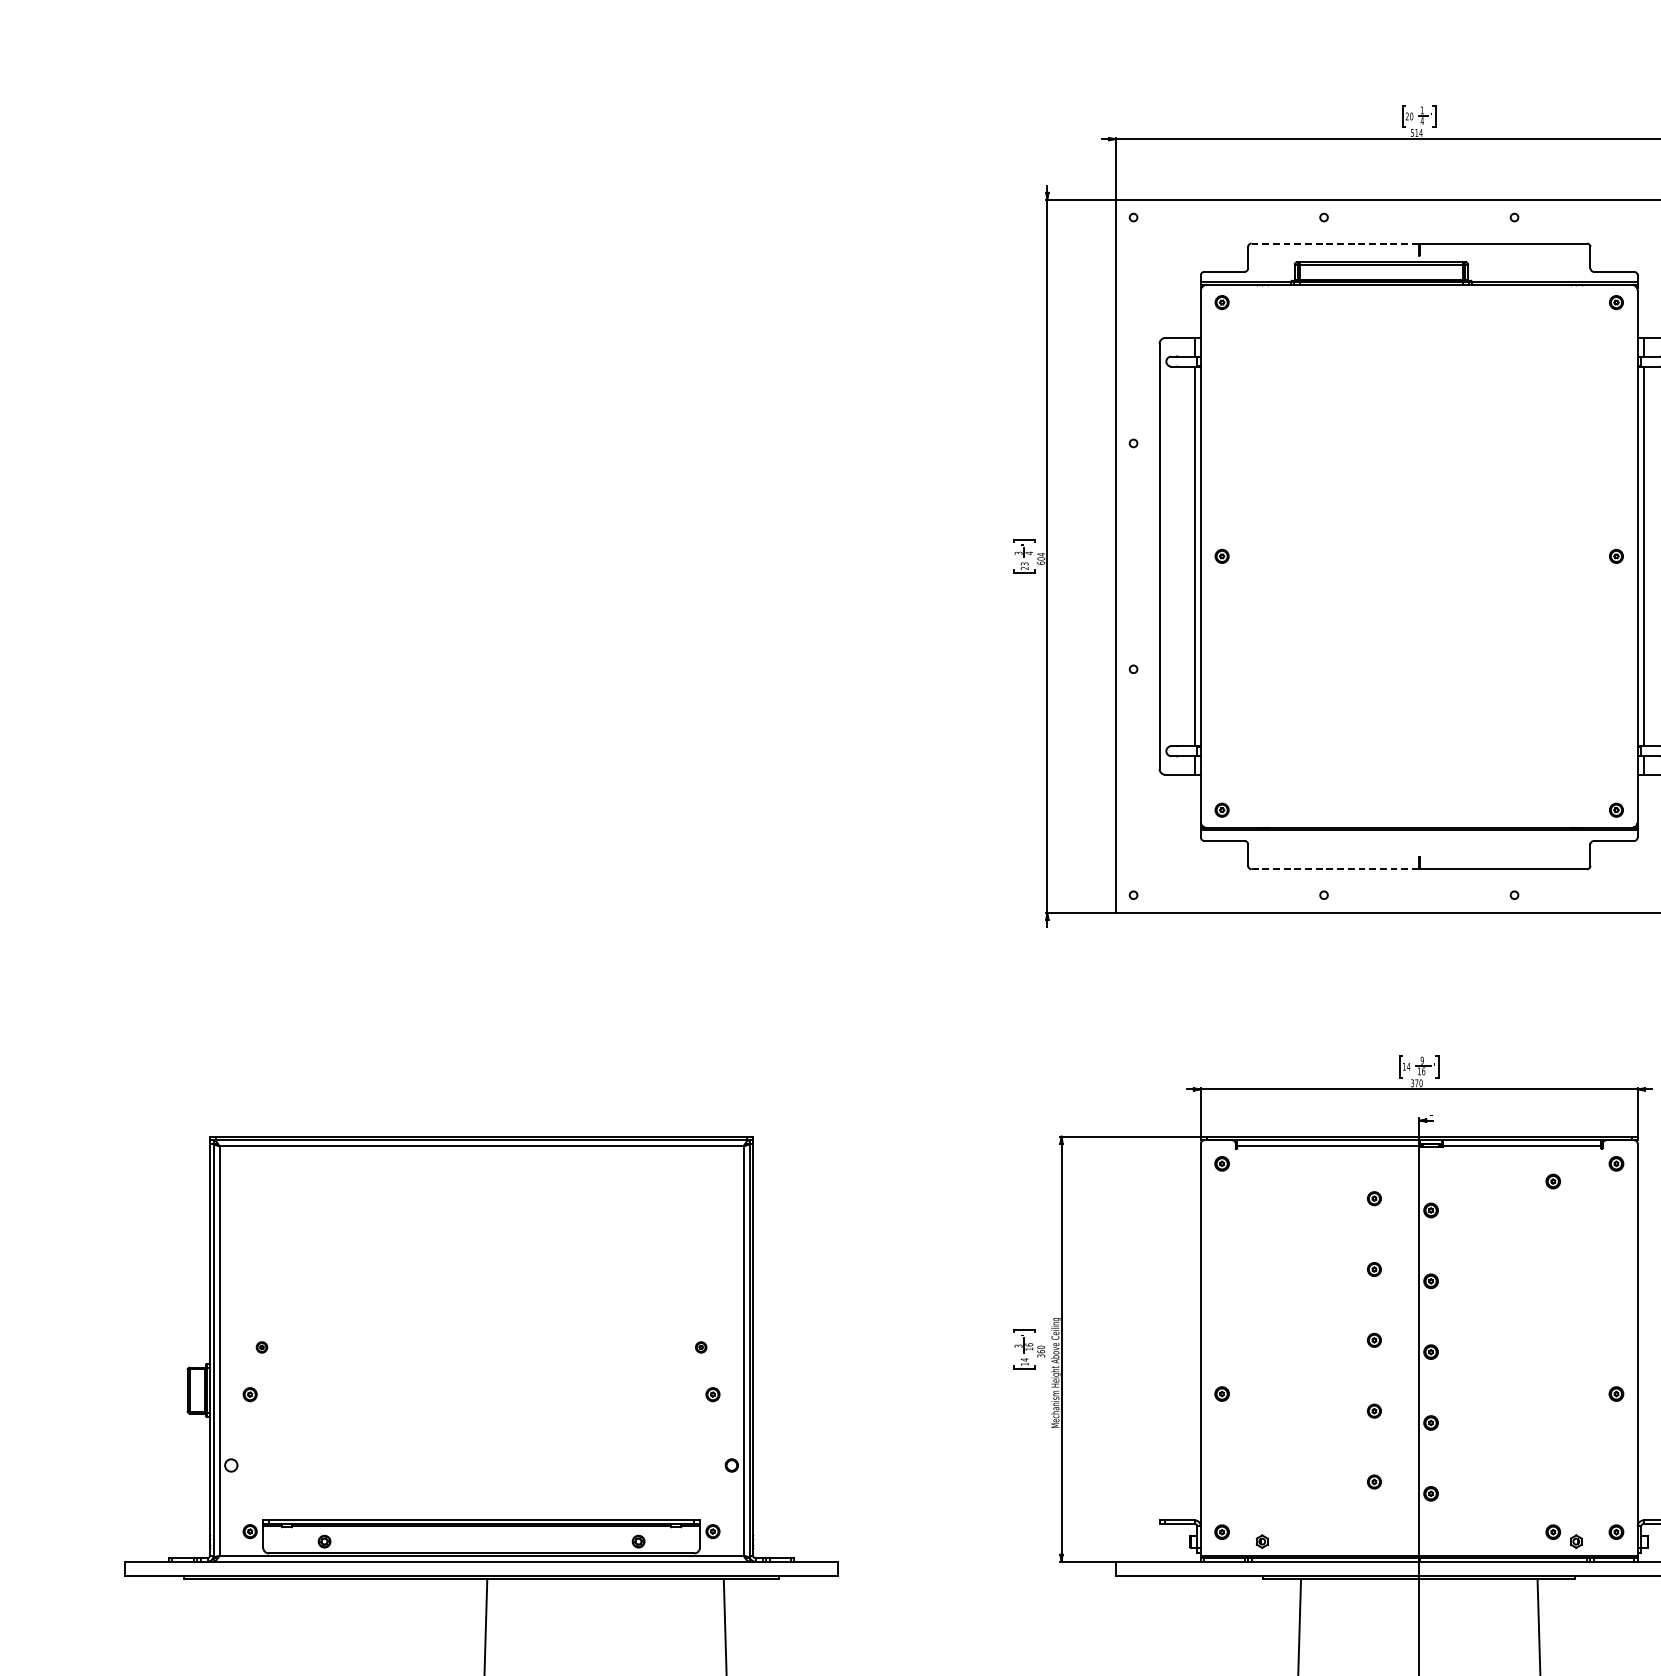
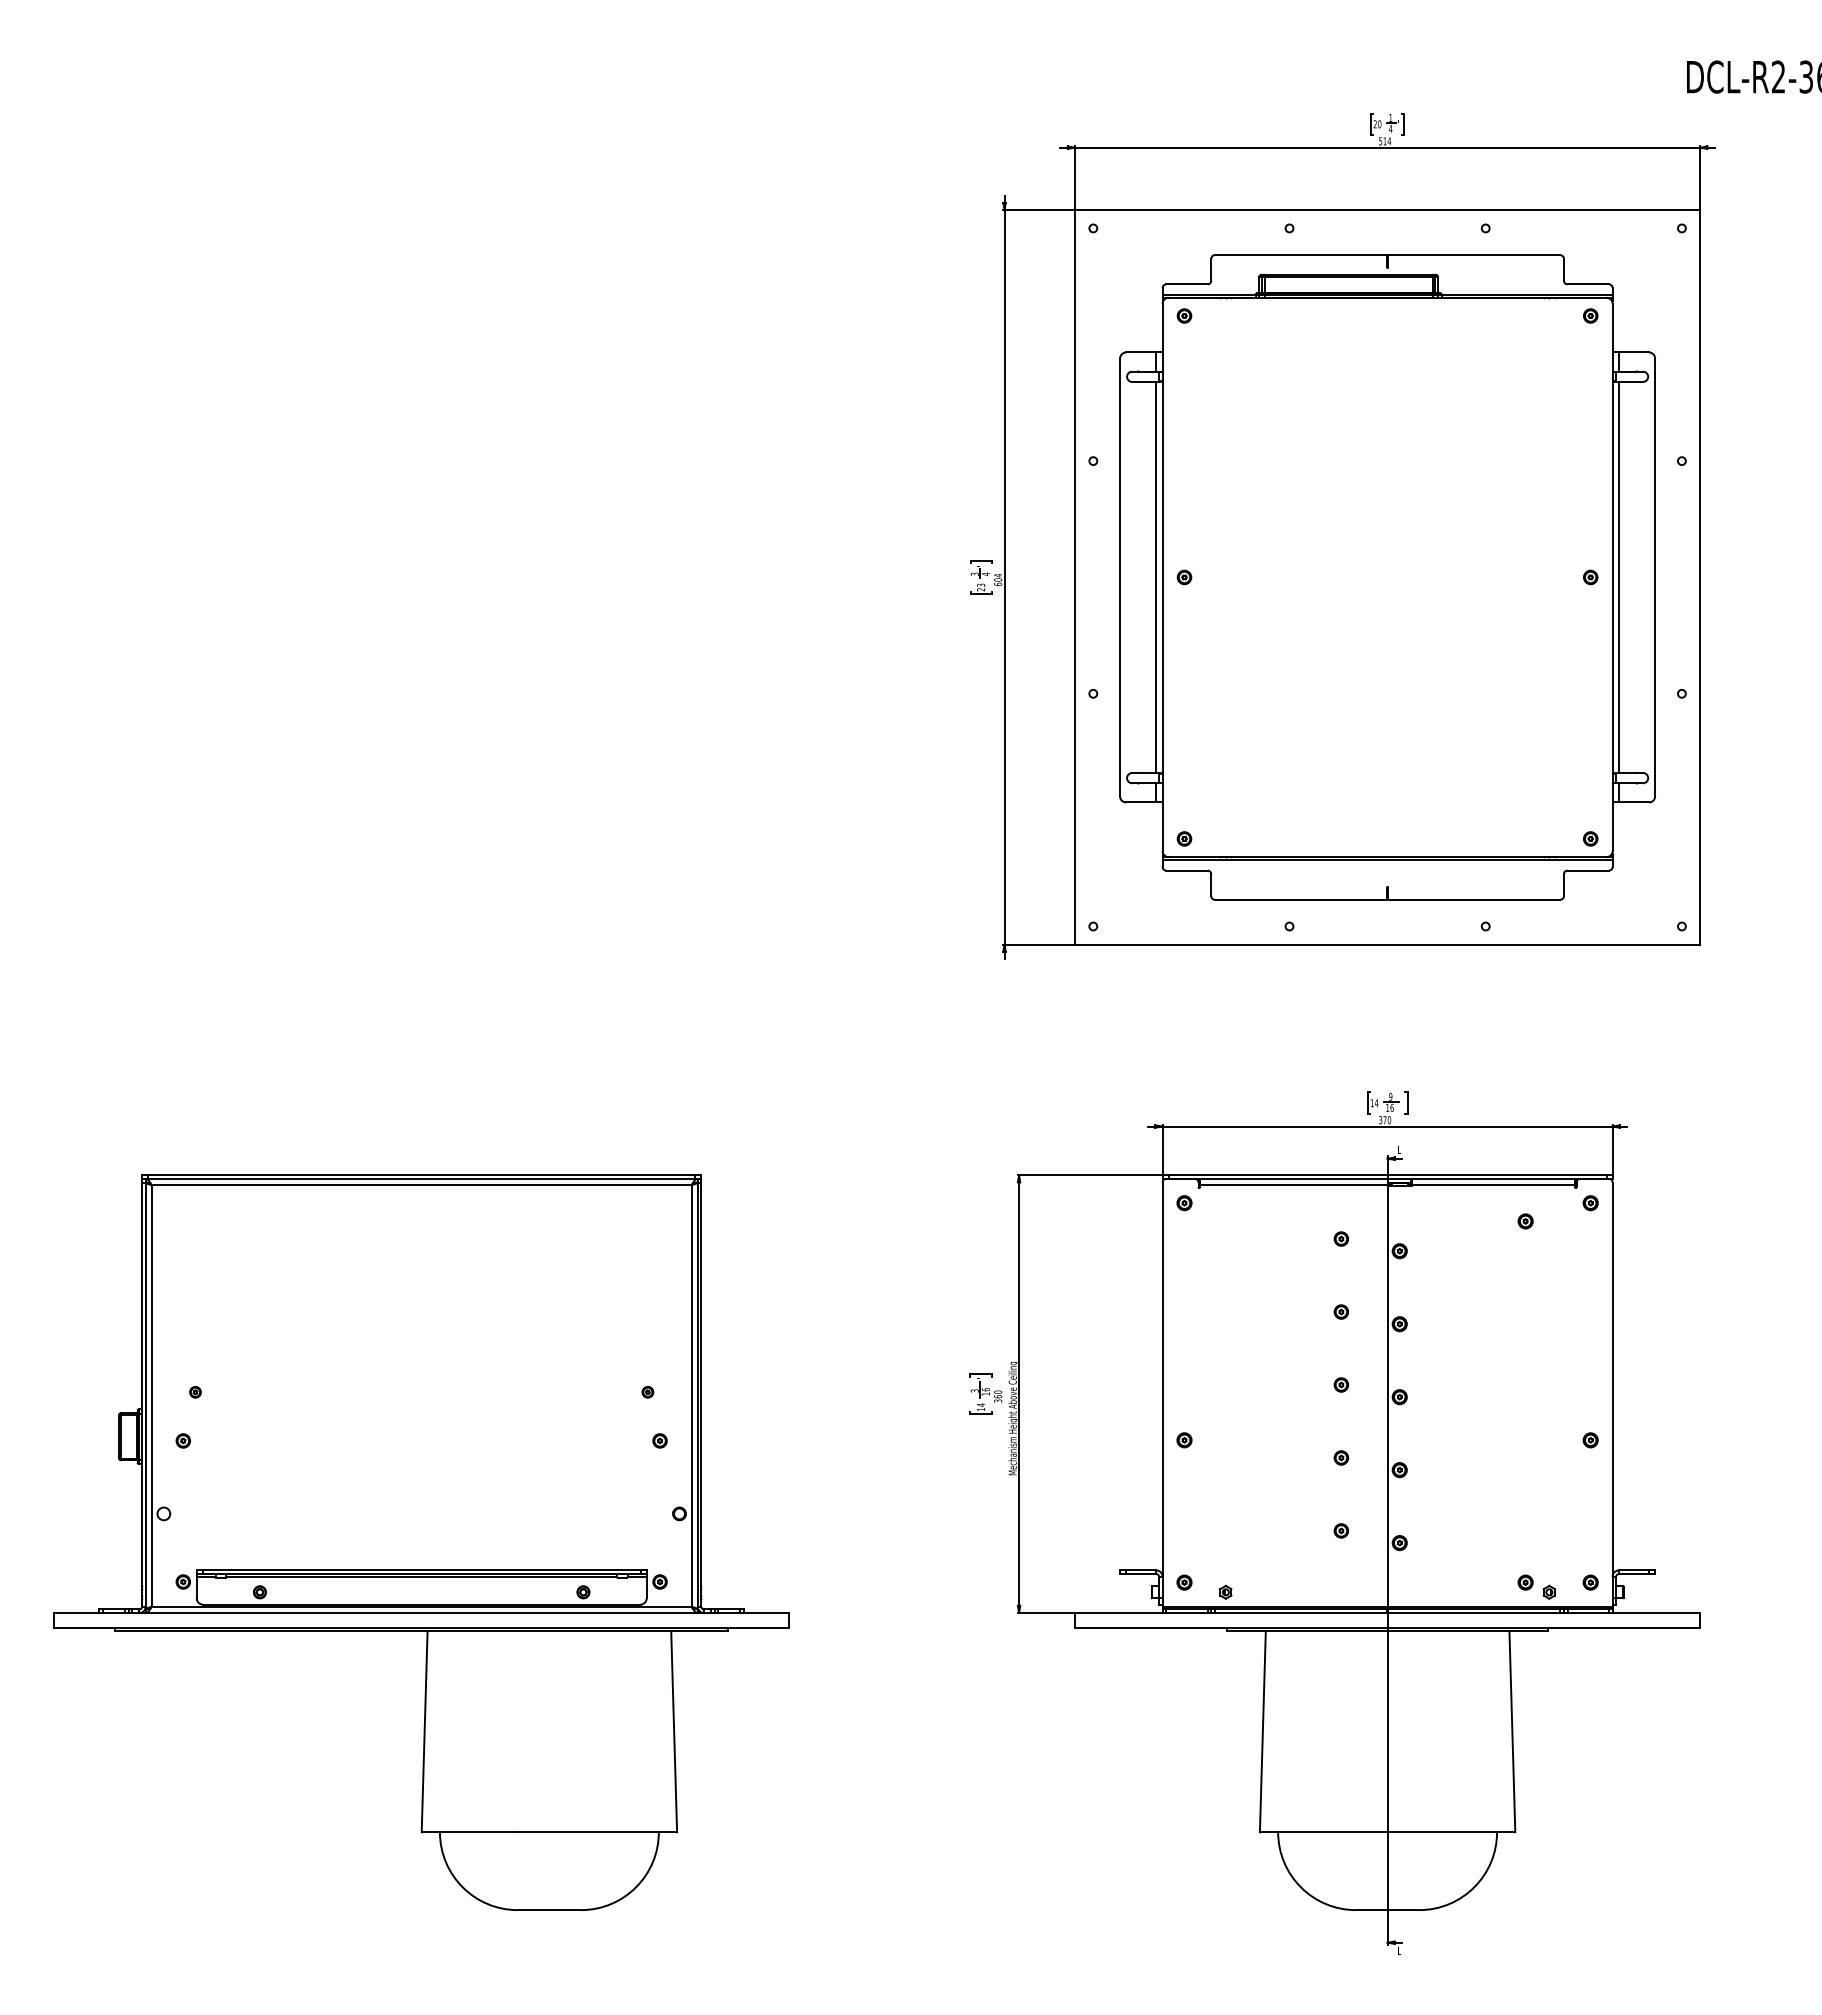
line: (1335, 243) -> (1301, 255), dashed -> solid
line: (1334, 869) -> (1300, 899), dashed -> solid

